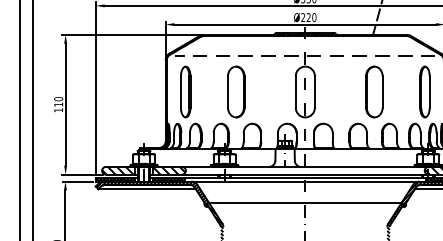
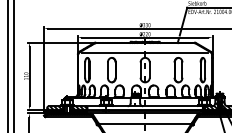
line: (305, 55) -> (145, 52), dashed -> solid

